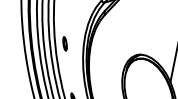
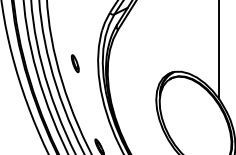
part: (64, 43) -> (74, 63), moved

